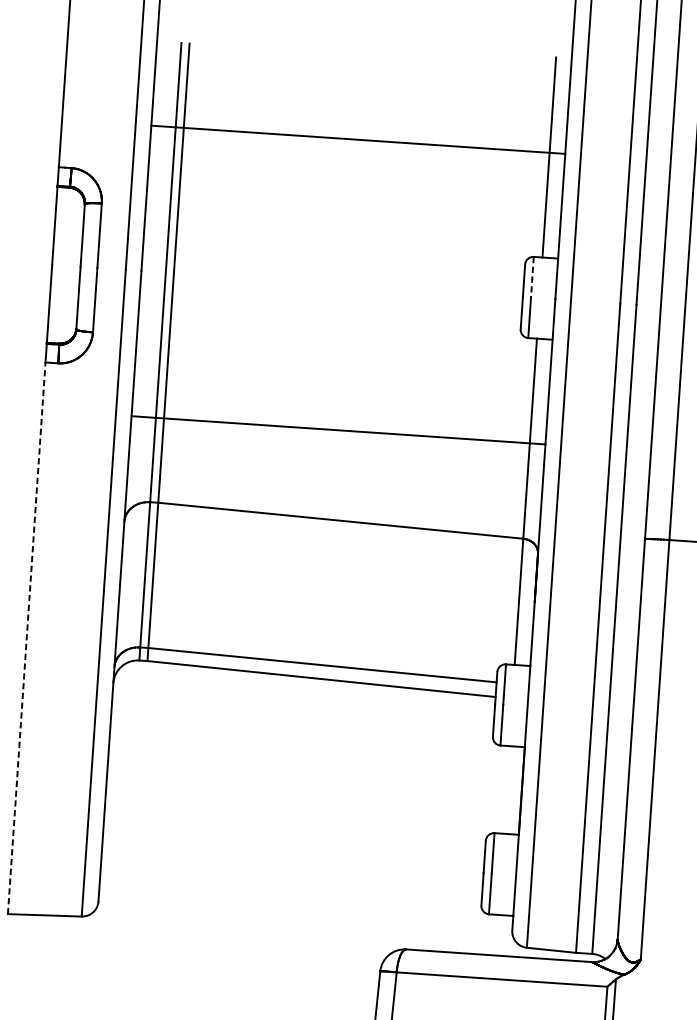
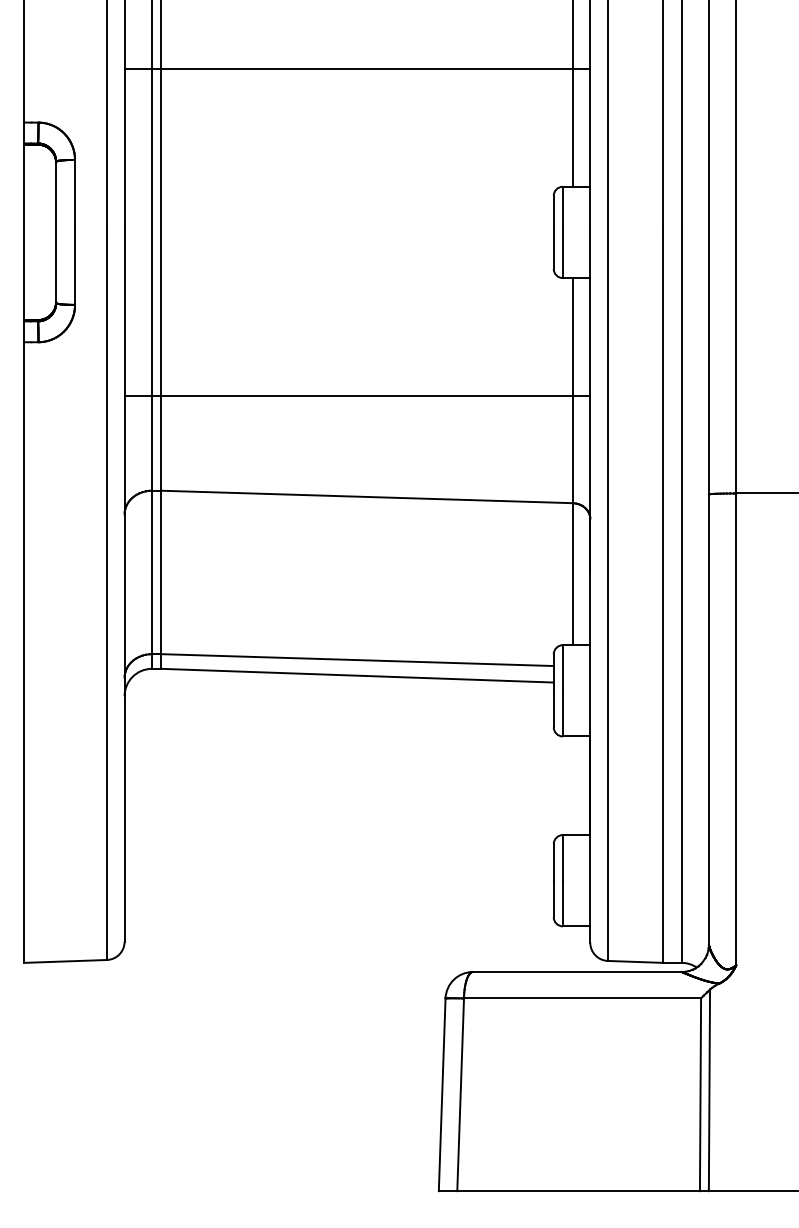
line: (532, 277) -> (562, 209), dashed -> solid
line: (27, 638) -> (24, 652), dashed -> solid

